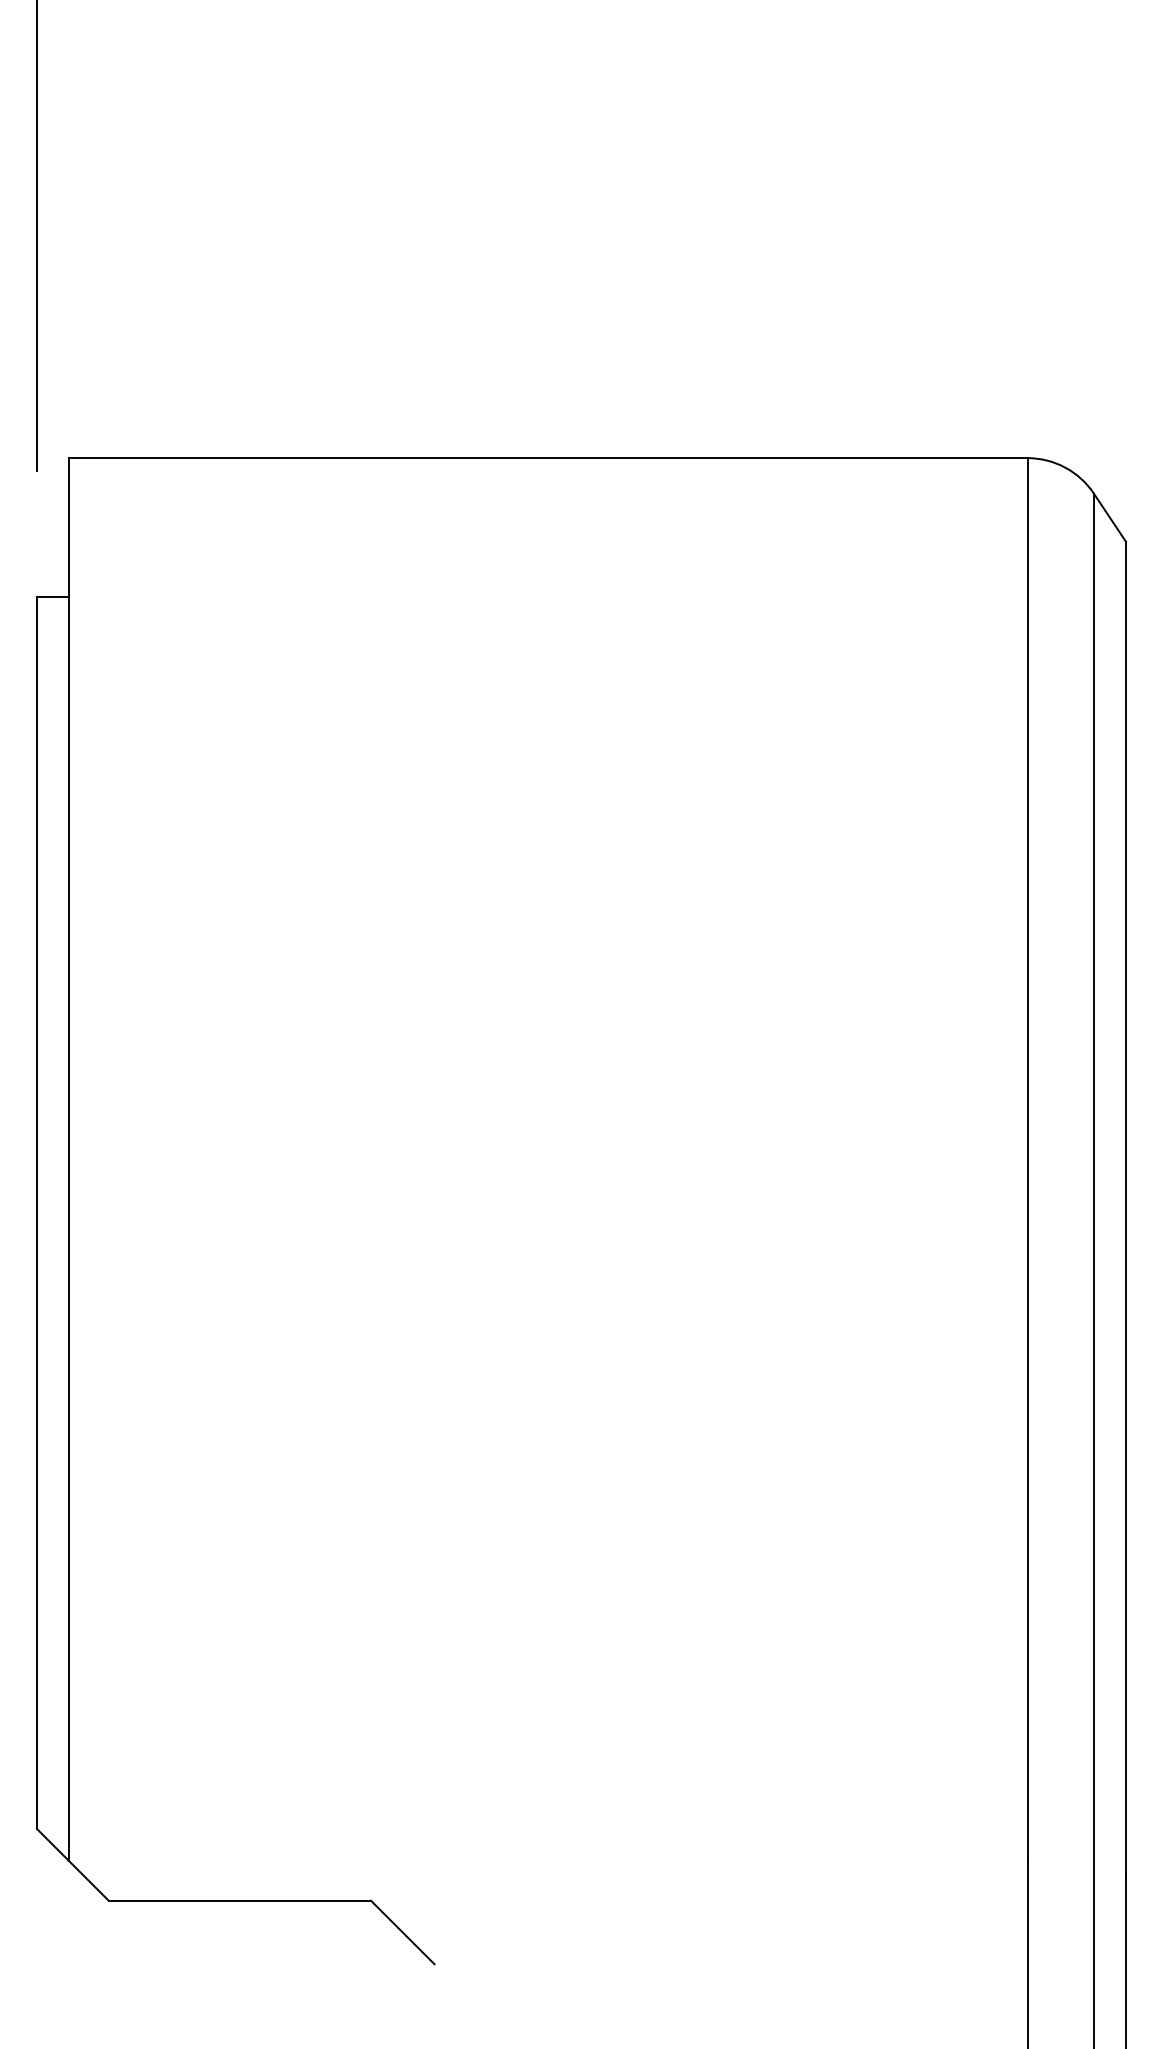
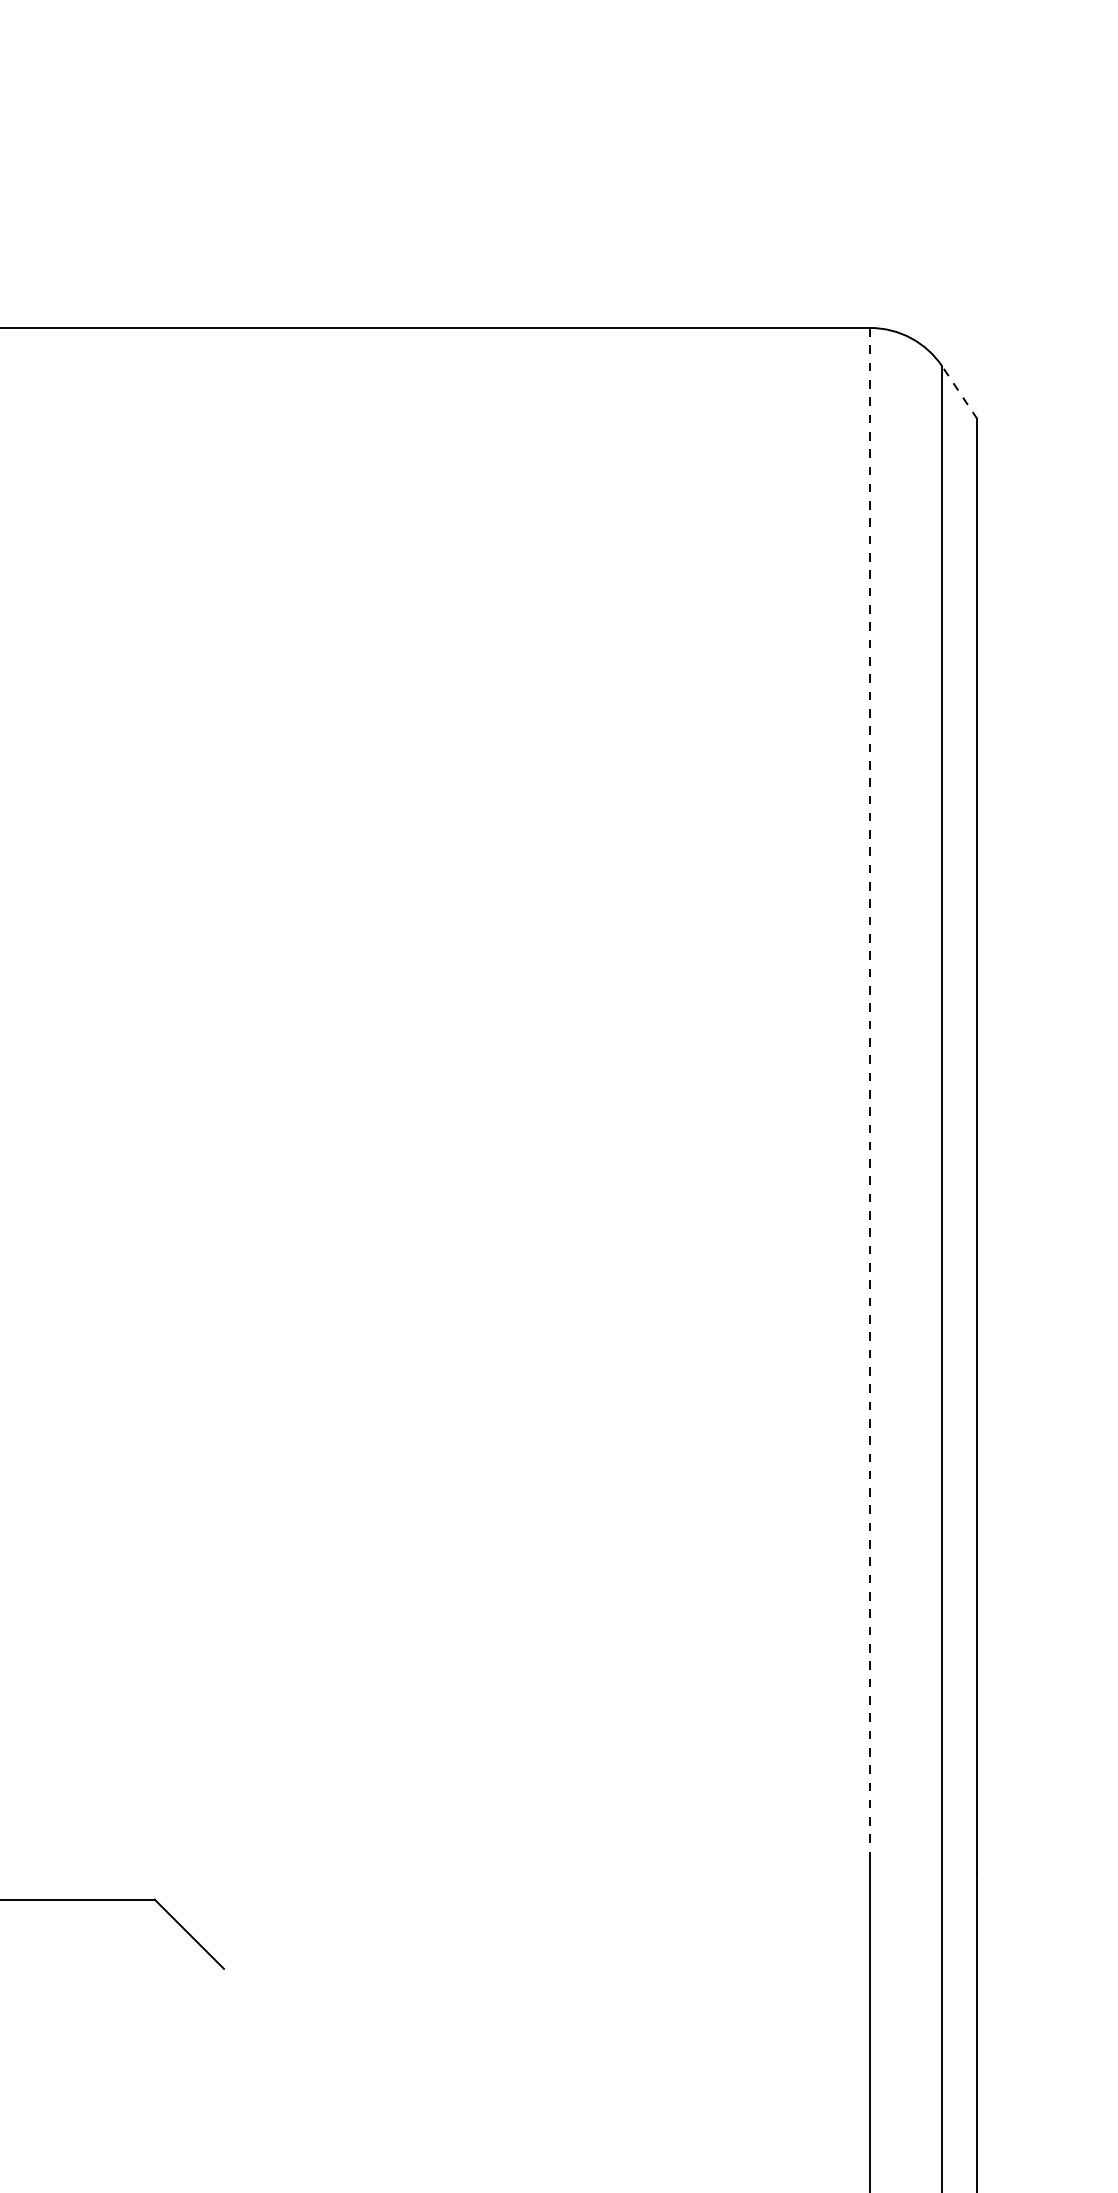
line: (1109, 517) -> (959, 392), solid -> dashed
line: (1027, 1158) -> (870, 1091), solid -> dashed

